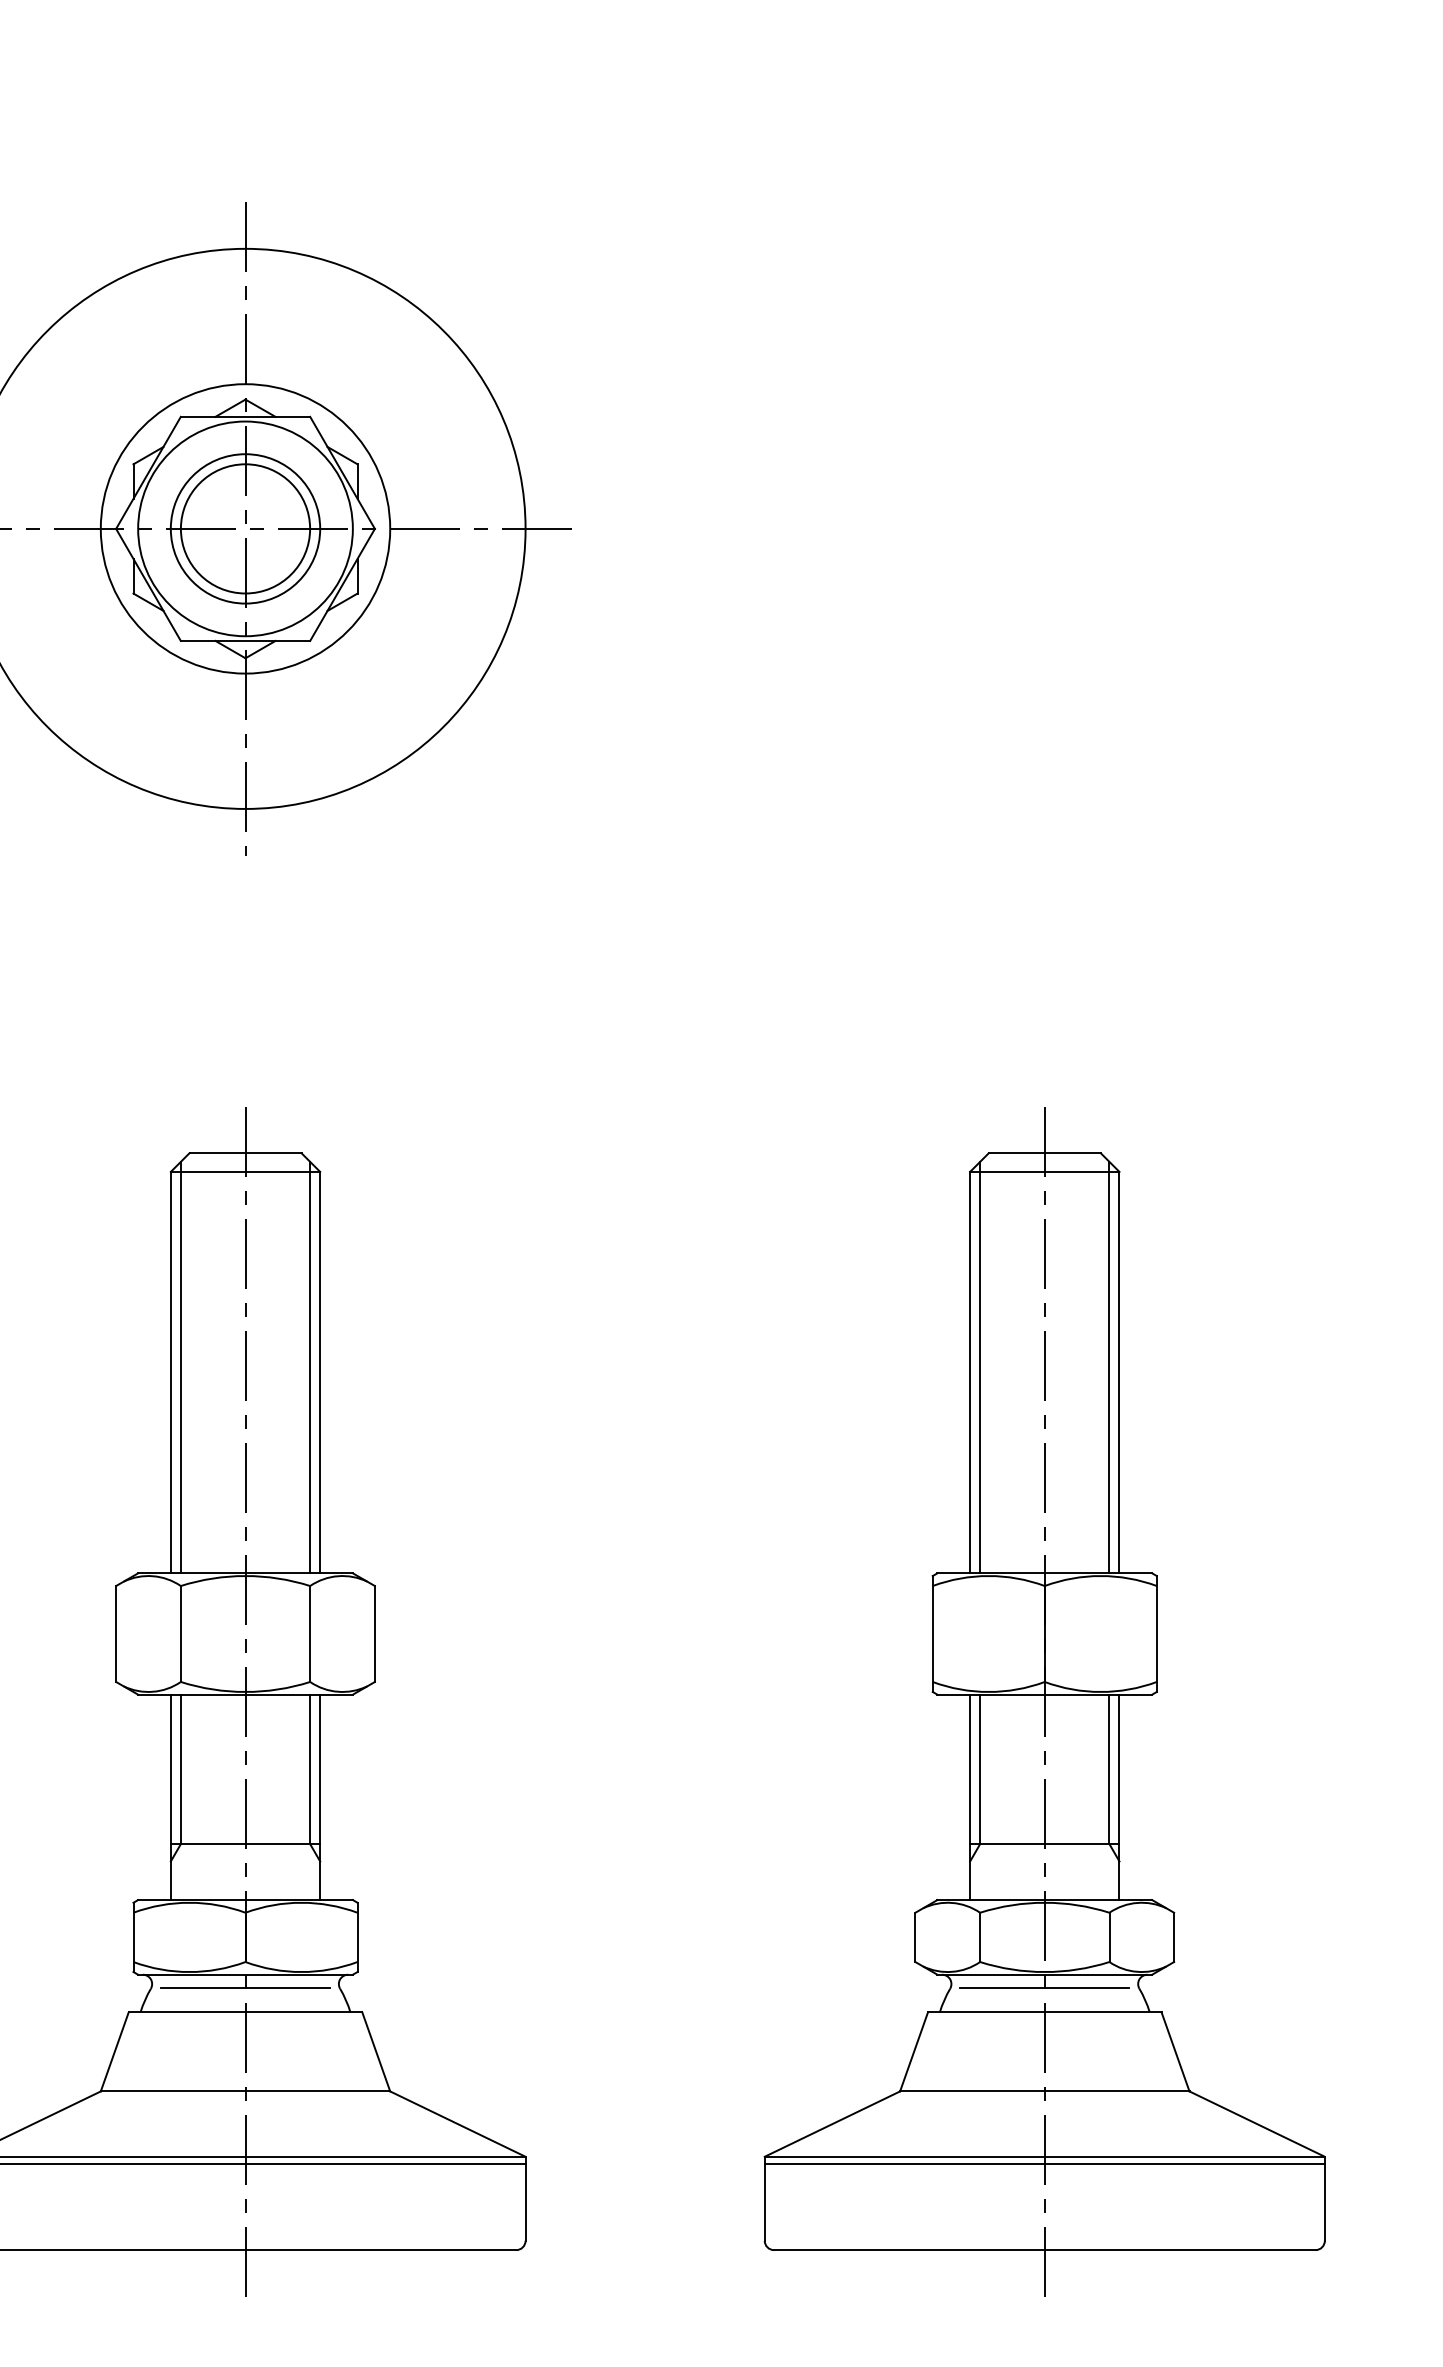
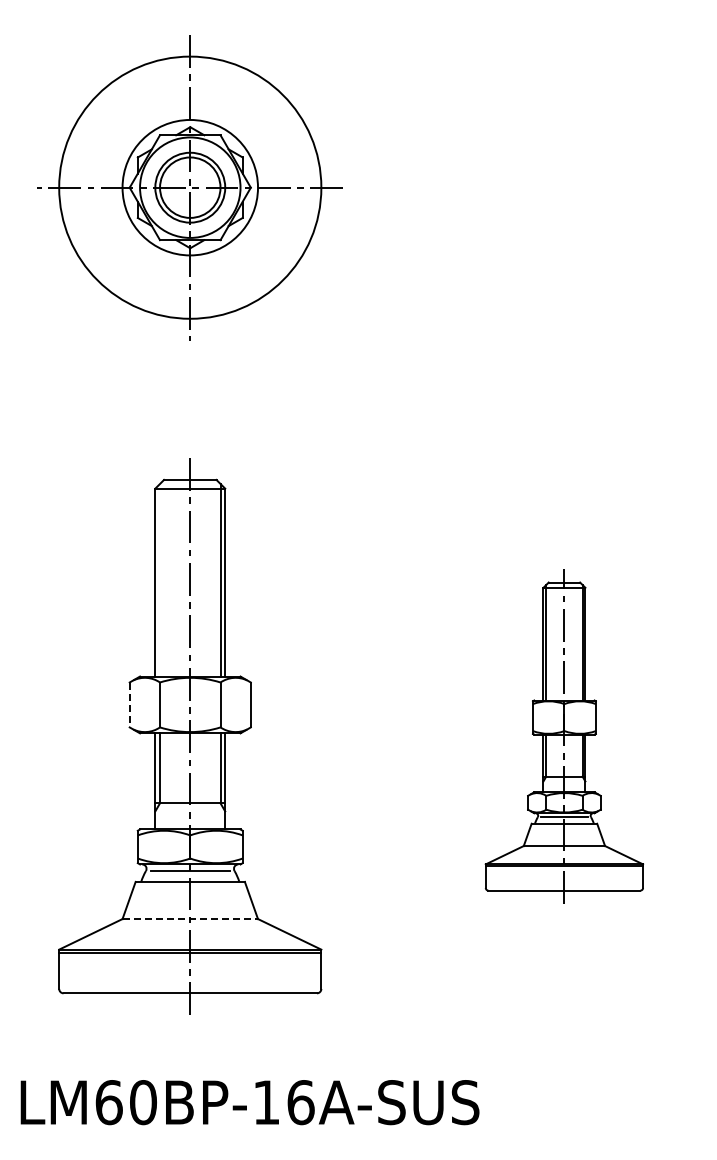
line: (181, 1365) -> (160, 579), removed
line: (115, 1635) -> (129, 705), solid -> dashed
part: (1045, 1701) -> (564, 736), size x0.6
line: (245, 2092) -> (190, 919), solid -> dashed

